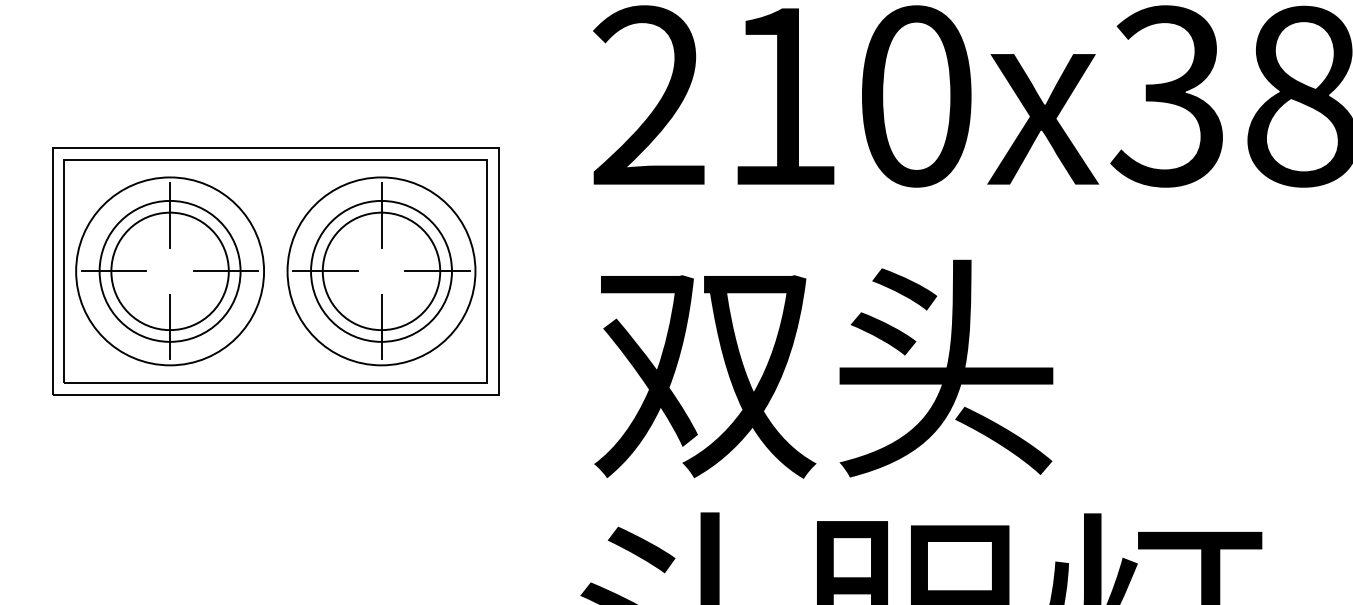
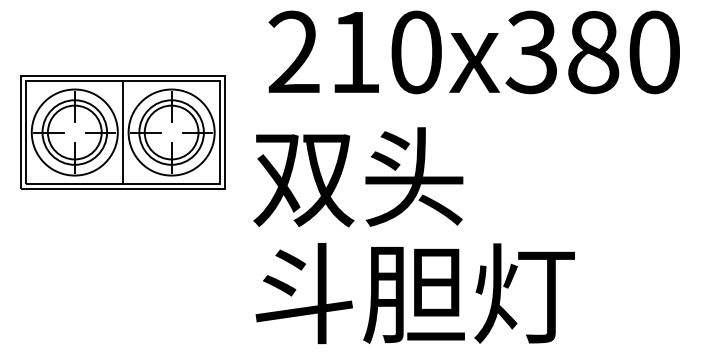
line: (276, 271) -> (123, 132), added
text: (824, 369) -> (358, 177), moved

